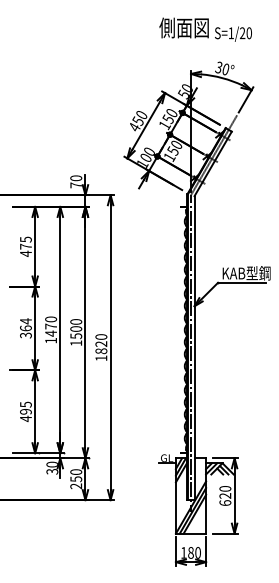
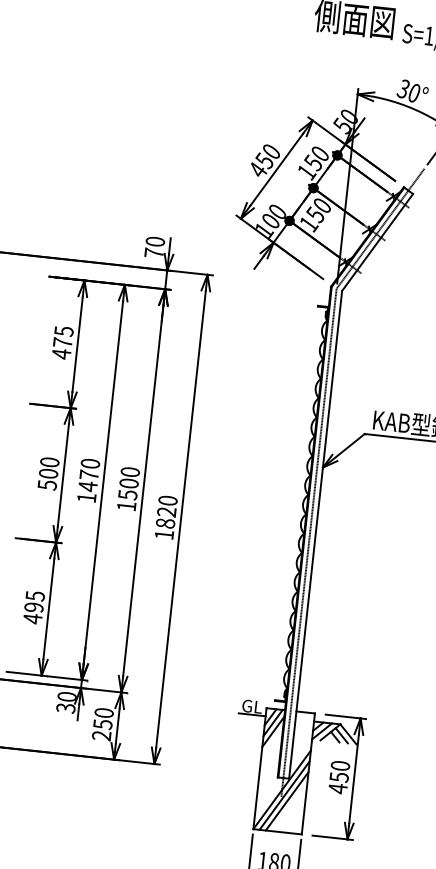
text: (25, 328) -> (47, 473), 364 -> 500
text: (225, 499) -> (338, 782), 620 -> 450

